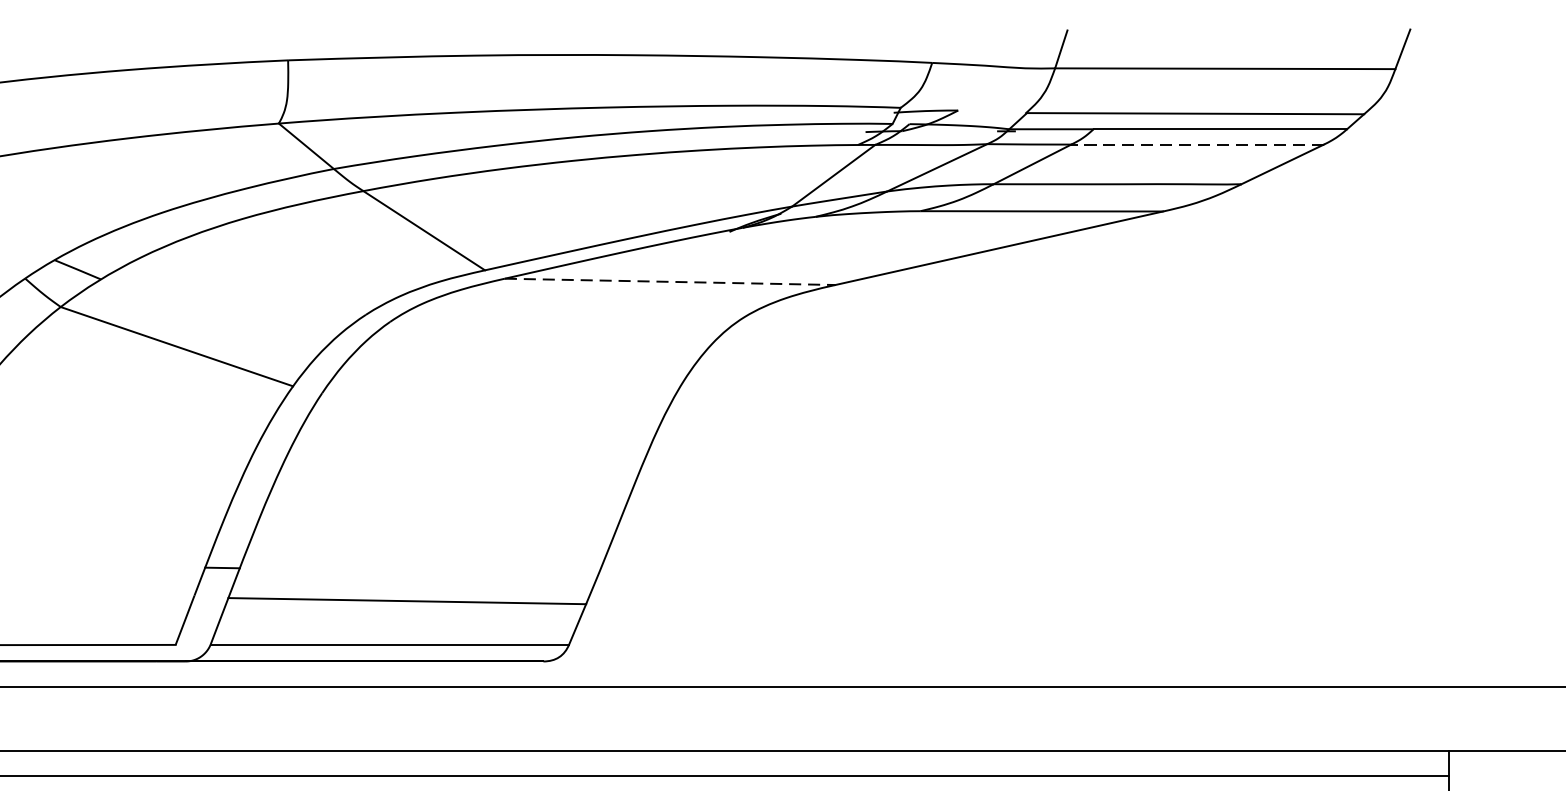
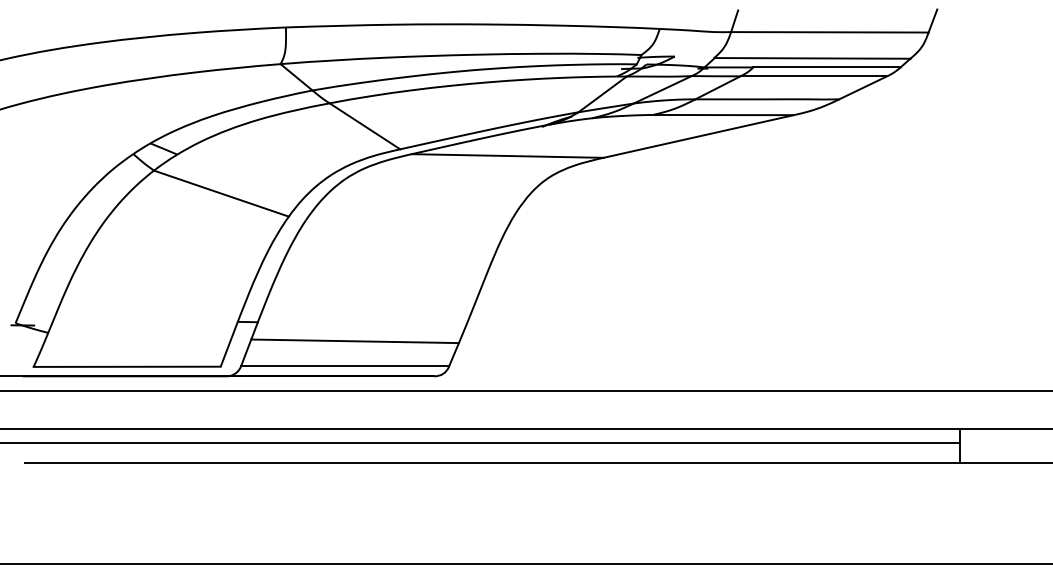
line: (1197, 144) -> (813, 76), dashed -> solid
line: (669, 282) -> (507, 156), dashed -> solid

